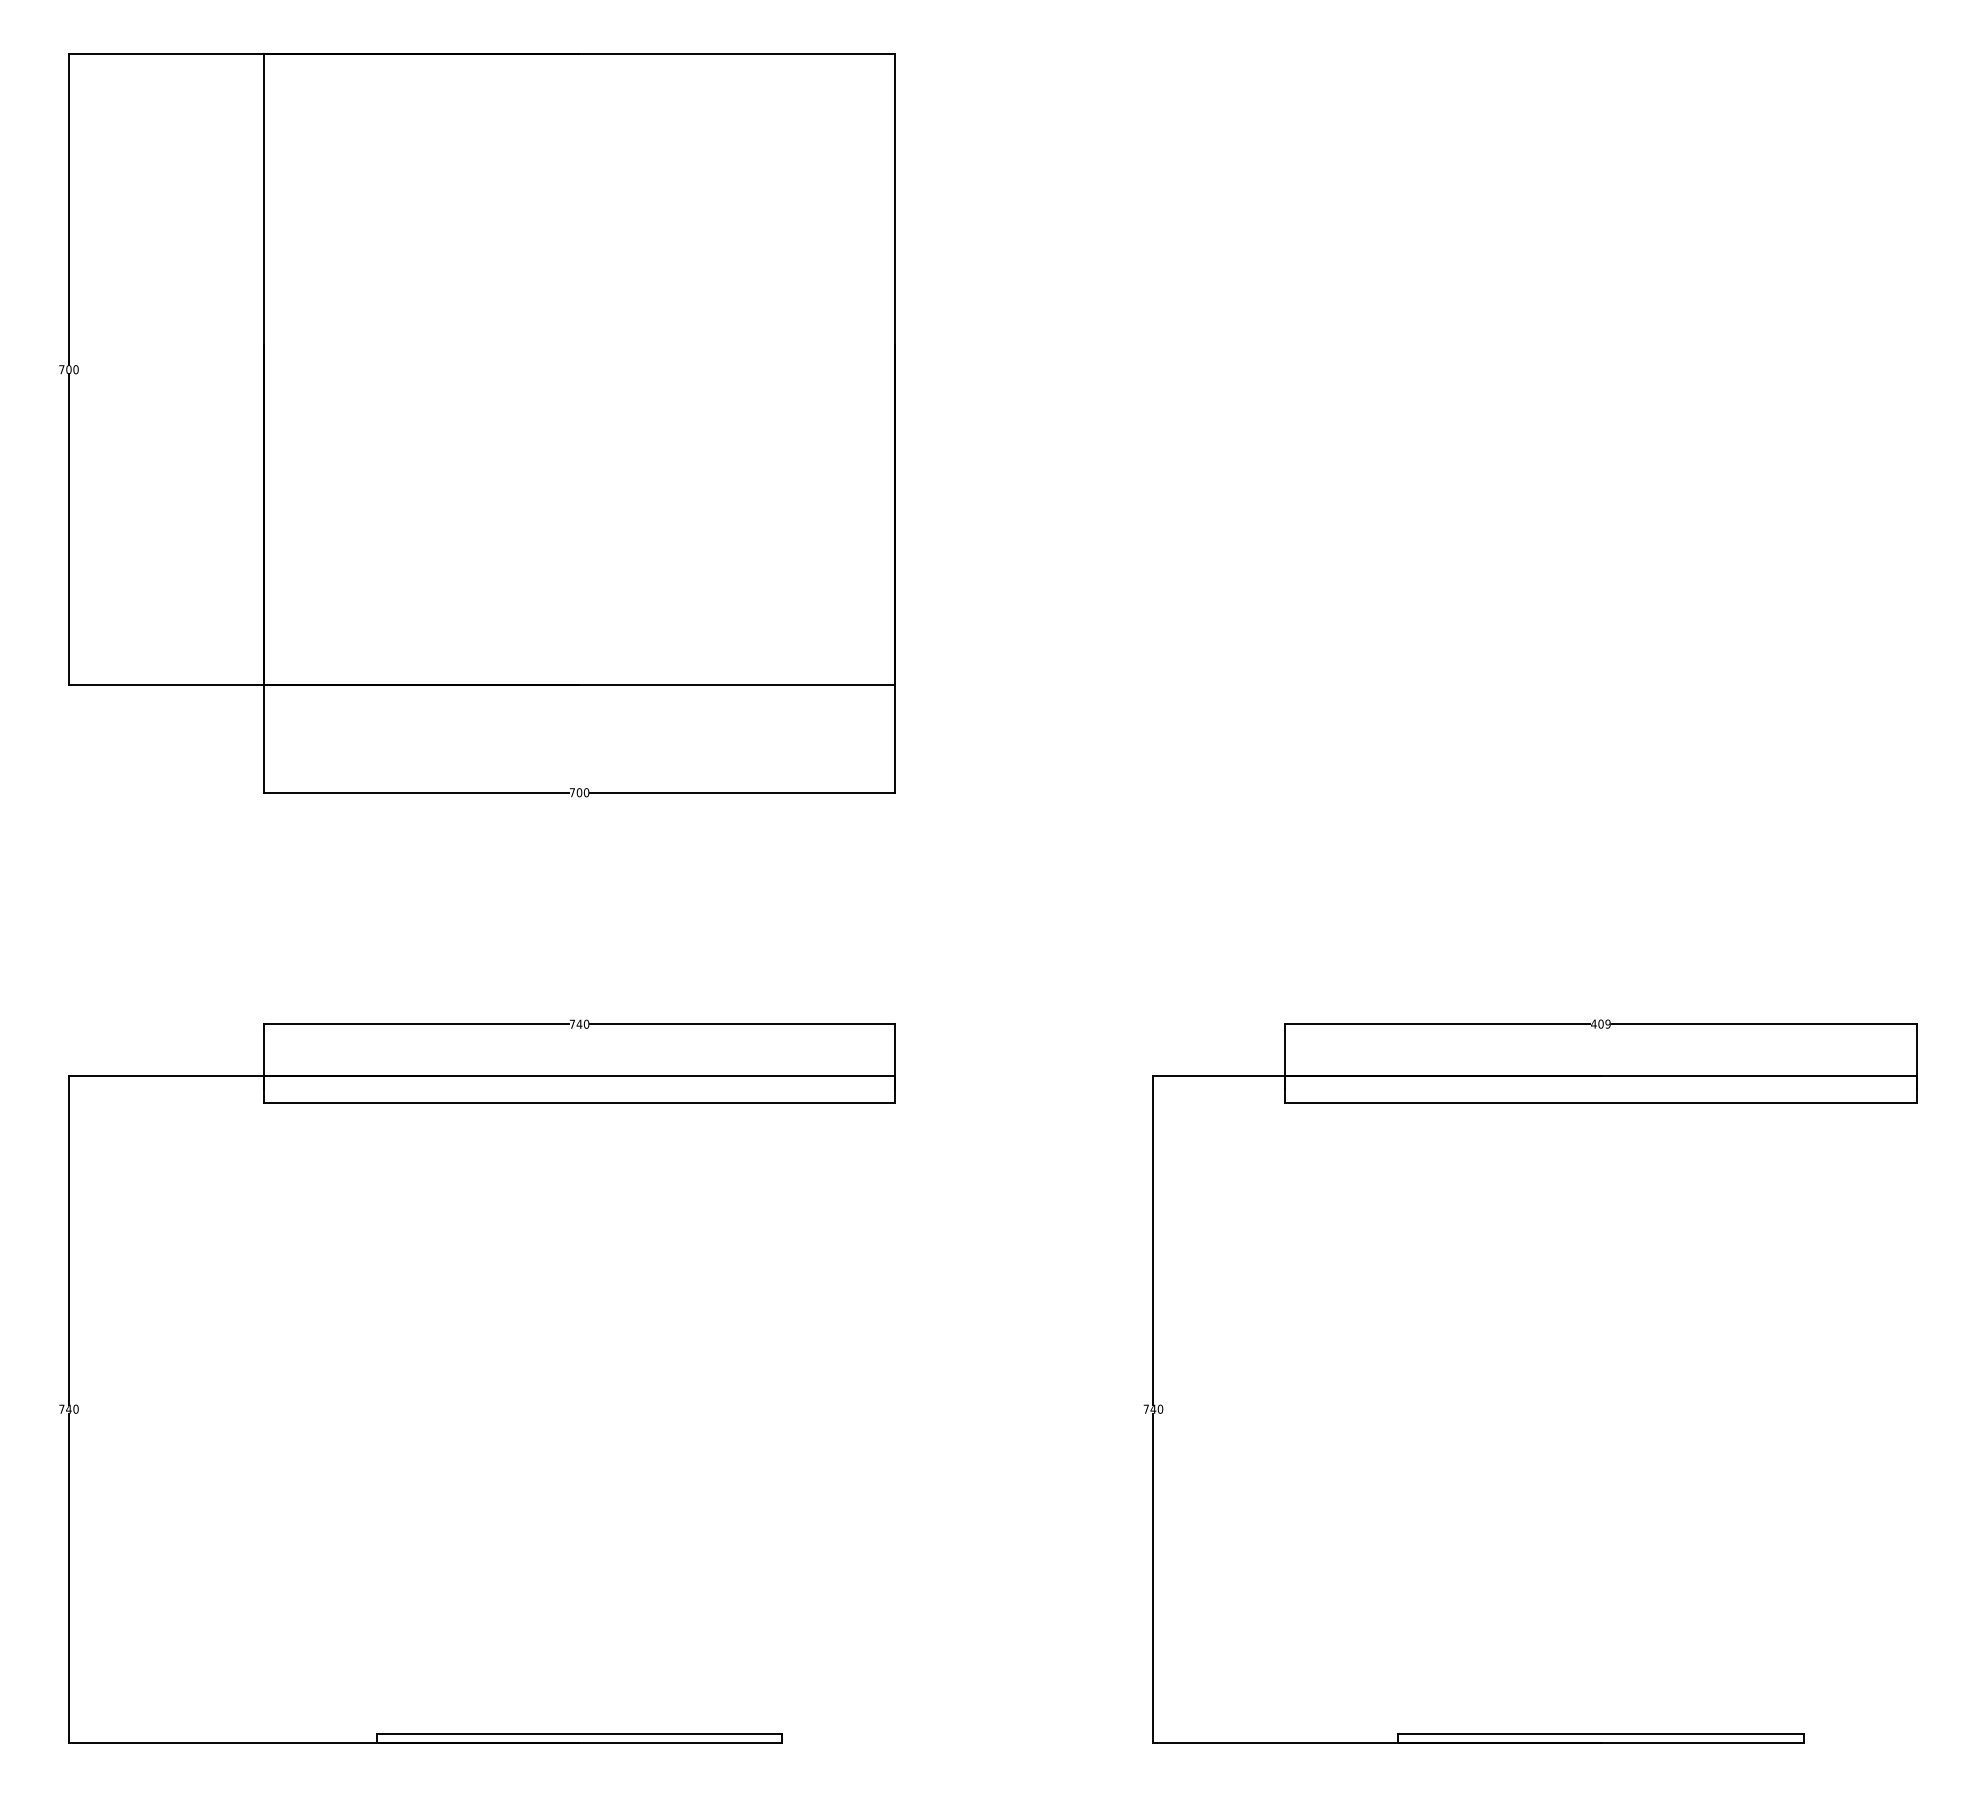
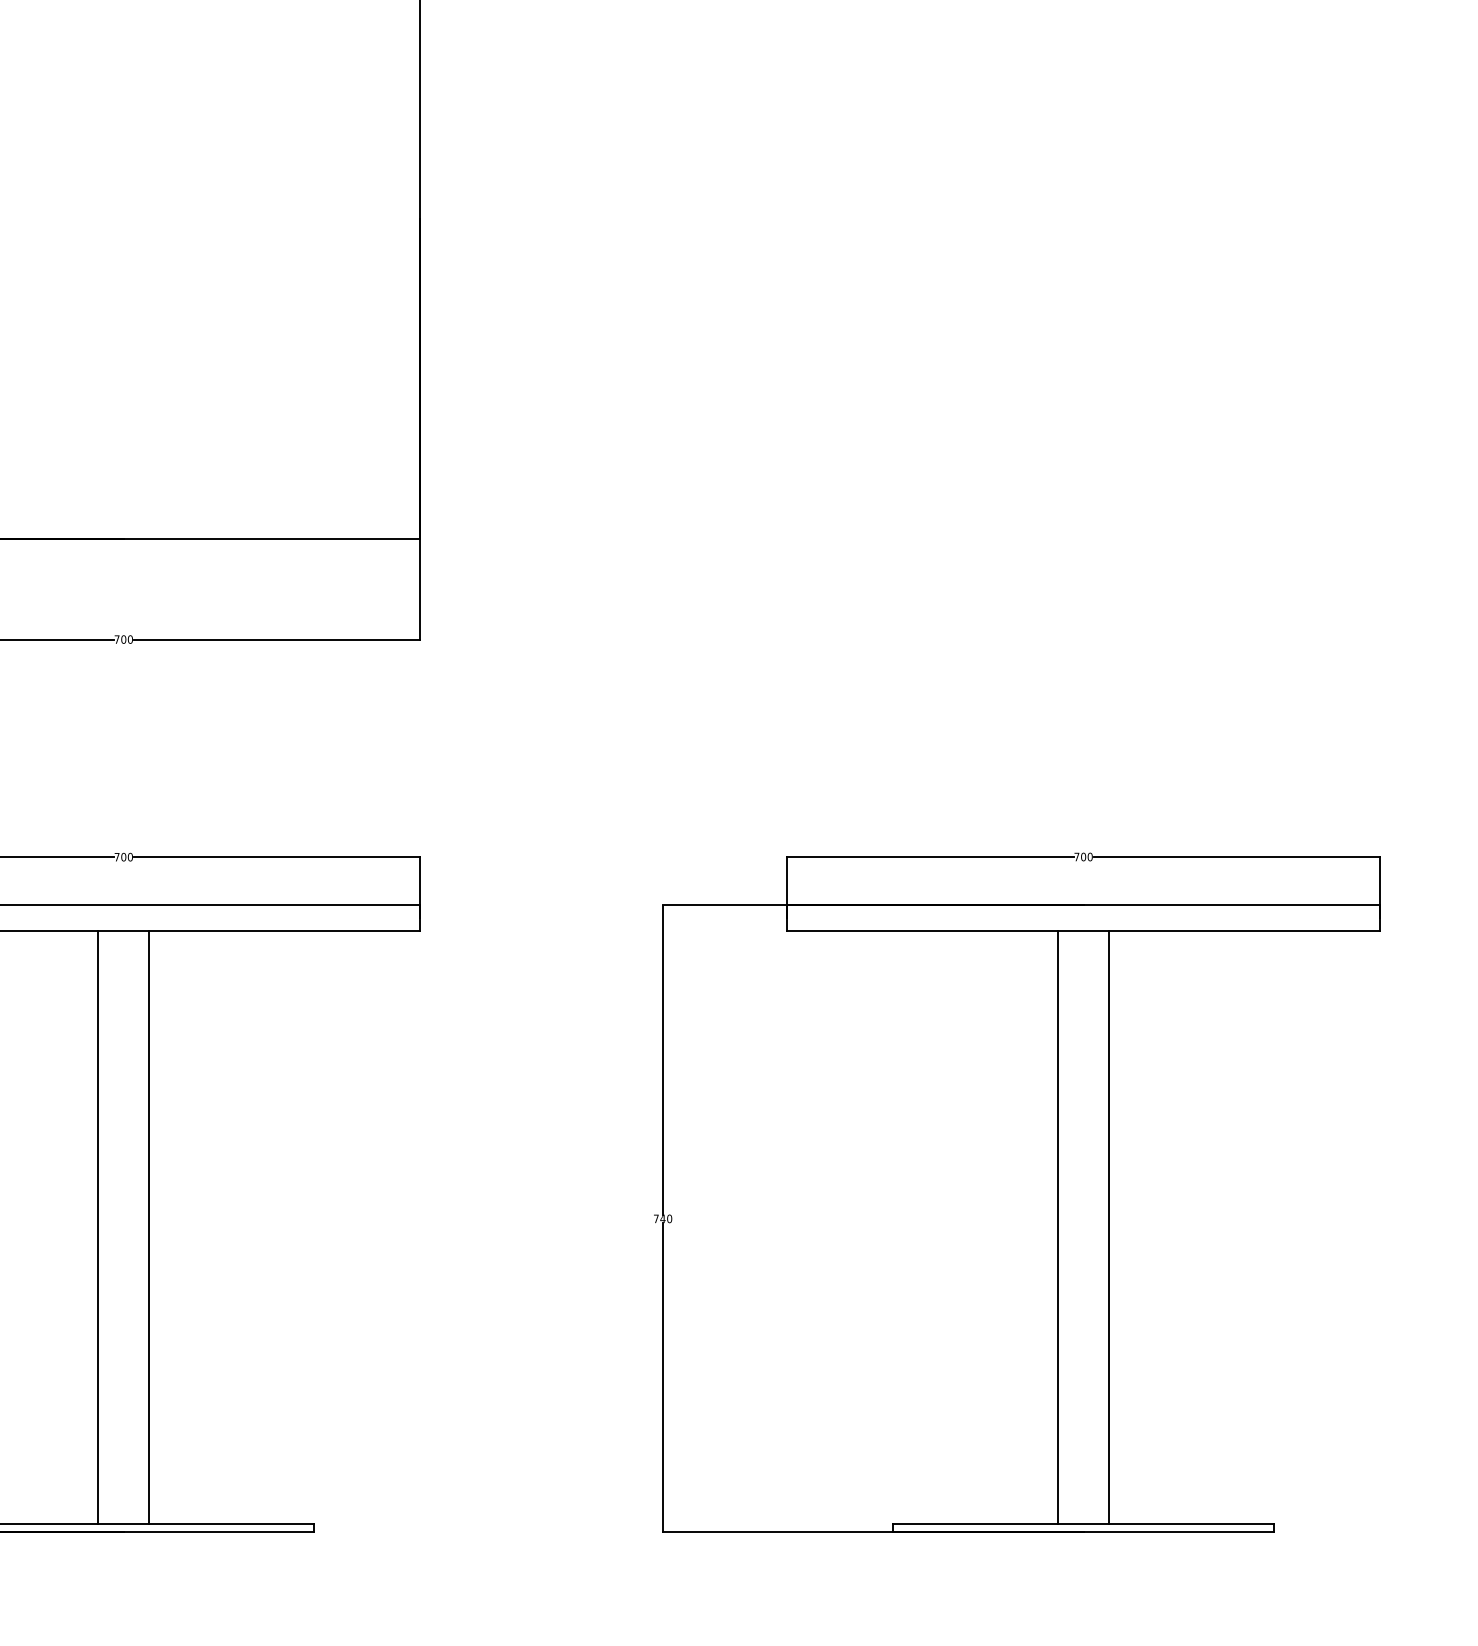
text: (579, 1023) -> (123, 856), 740 -> 700
text: (1600, 1023) -> (1083, 856), 409 -> 700
line: (552, 1417) -> (98, 1226), added
line: (606, 1417) -> (149, 1226), added
line: (1574, 1417) -> (1058, 1226), added
line: (1628, 1417) -> (1109, 1226), added

